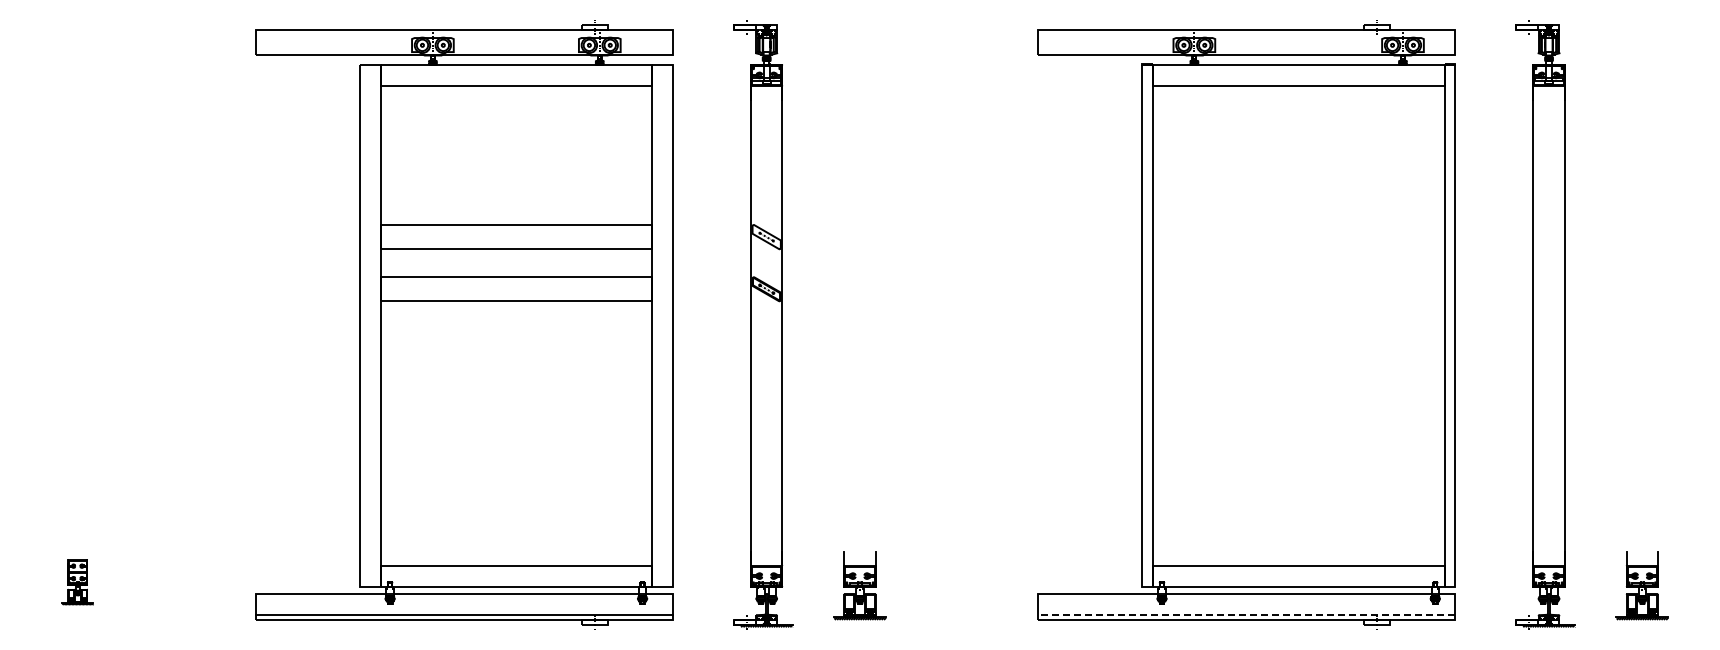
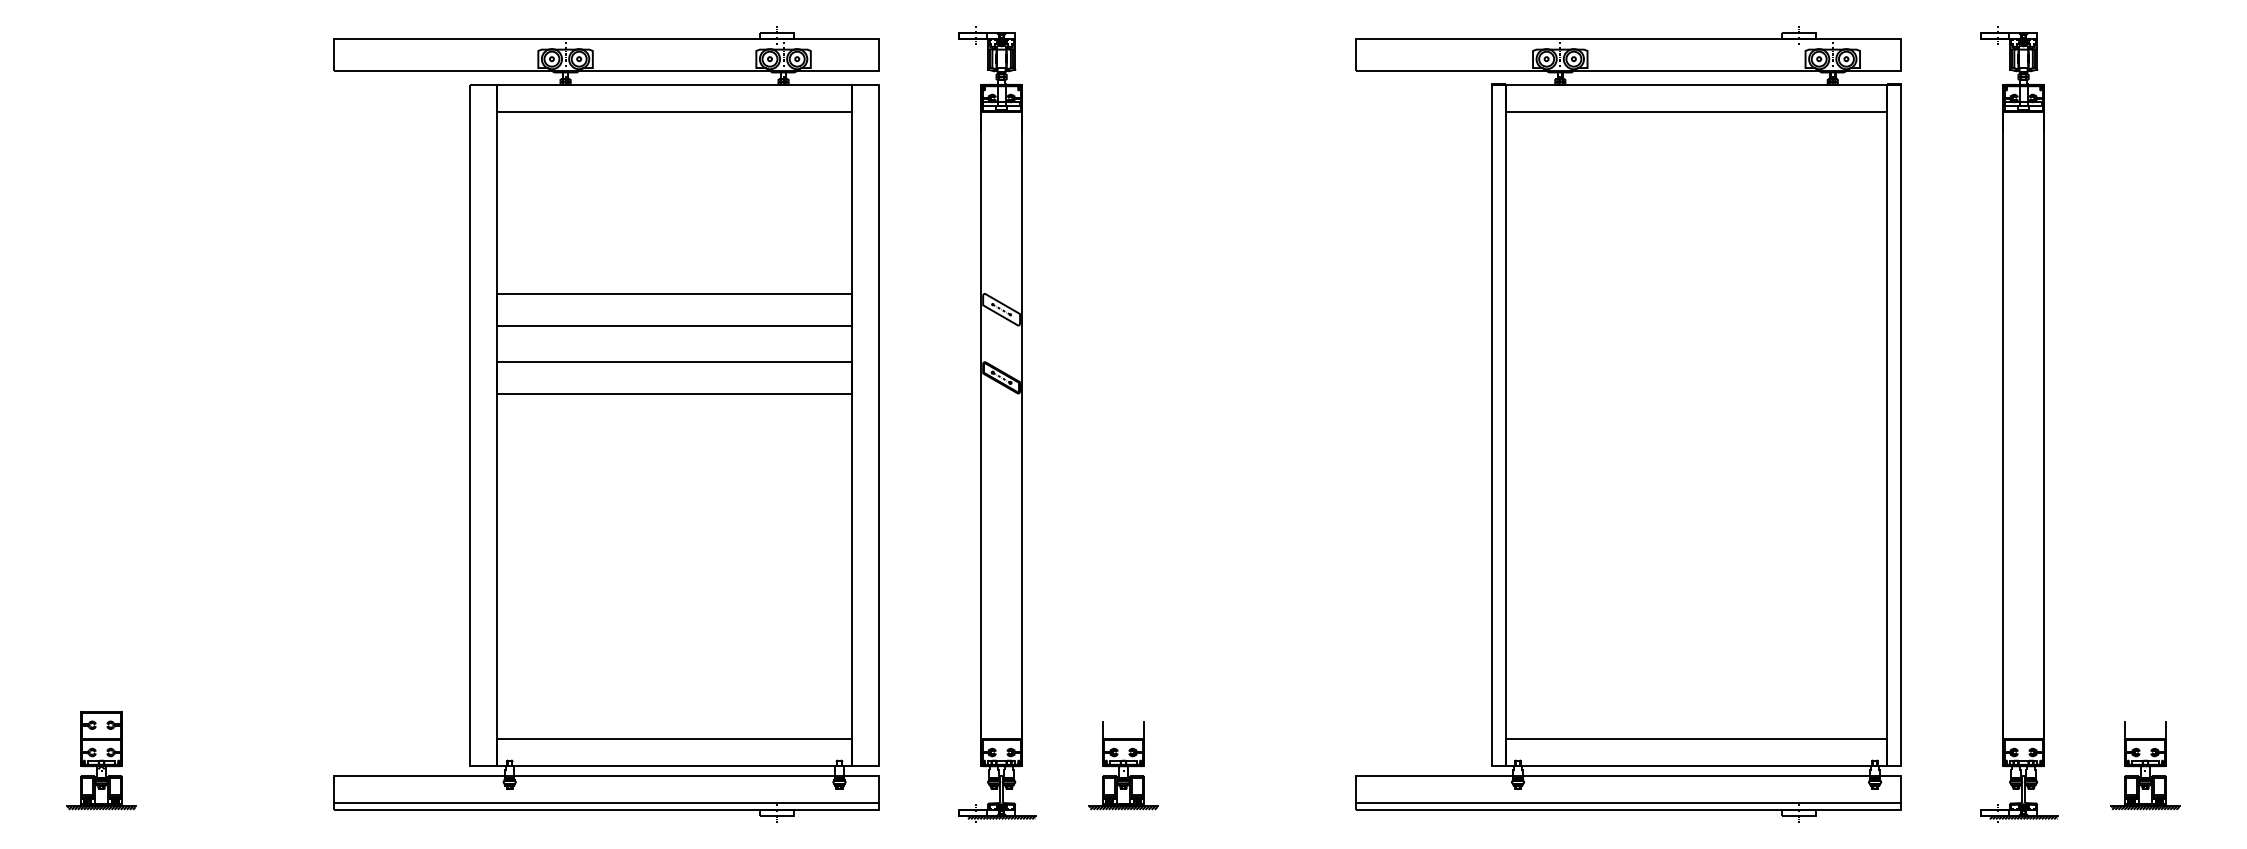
part: (77, 582) -> (101, 760), size x1.67
line: (1246, 614) -> (1628, 802), dashed -> solid

